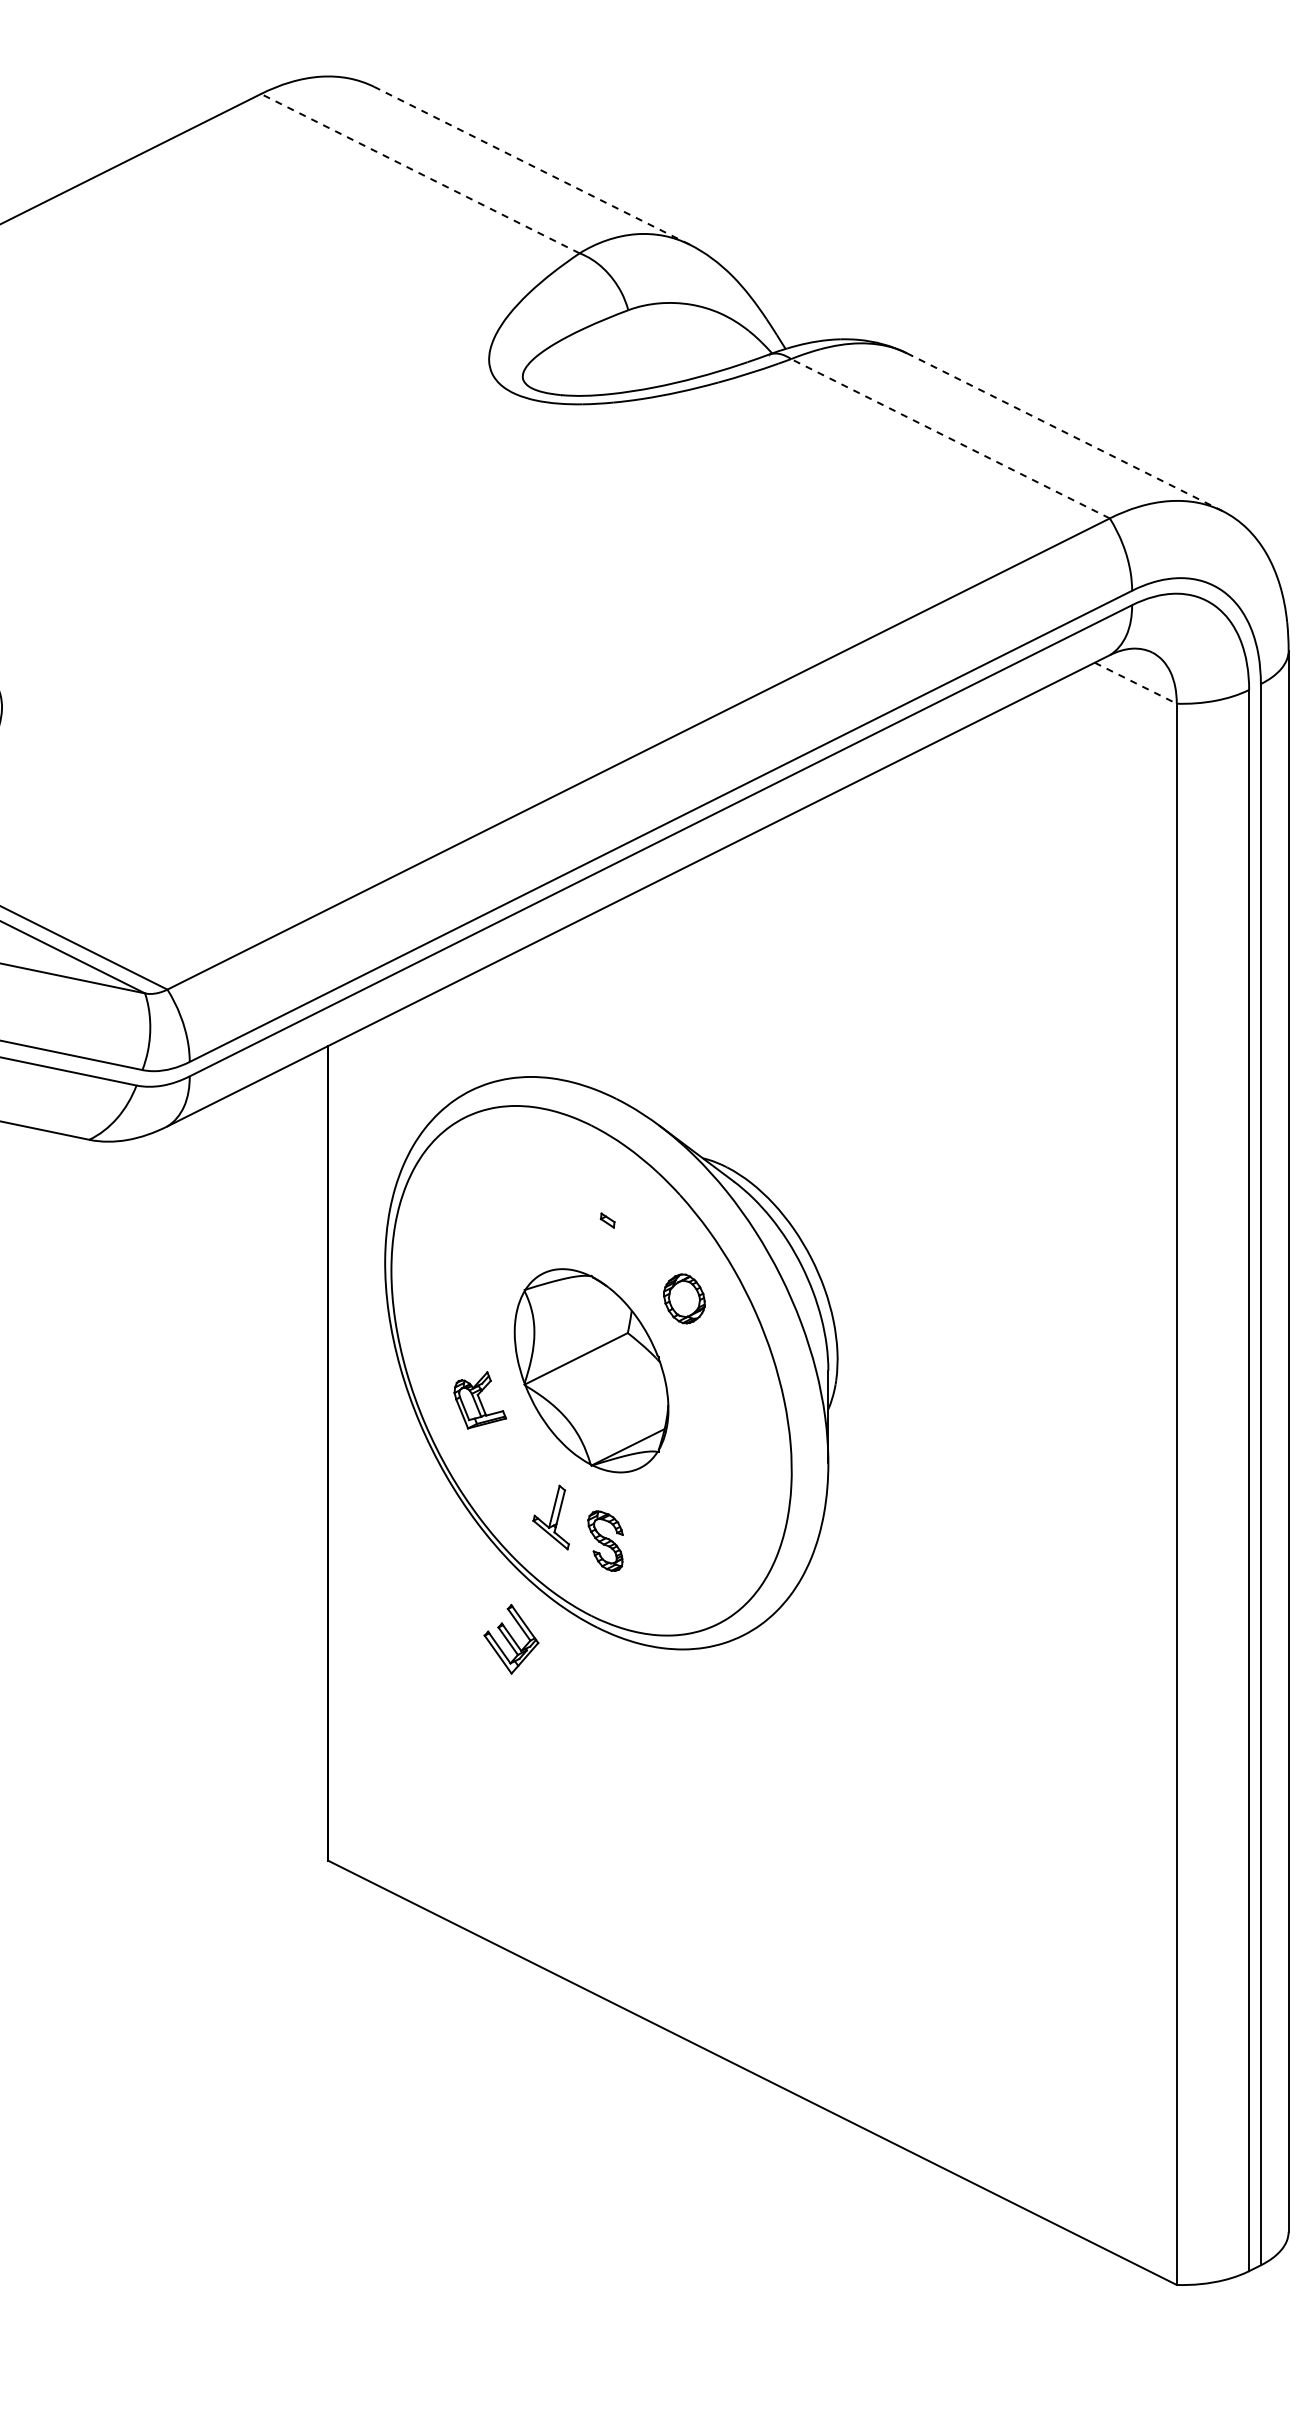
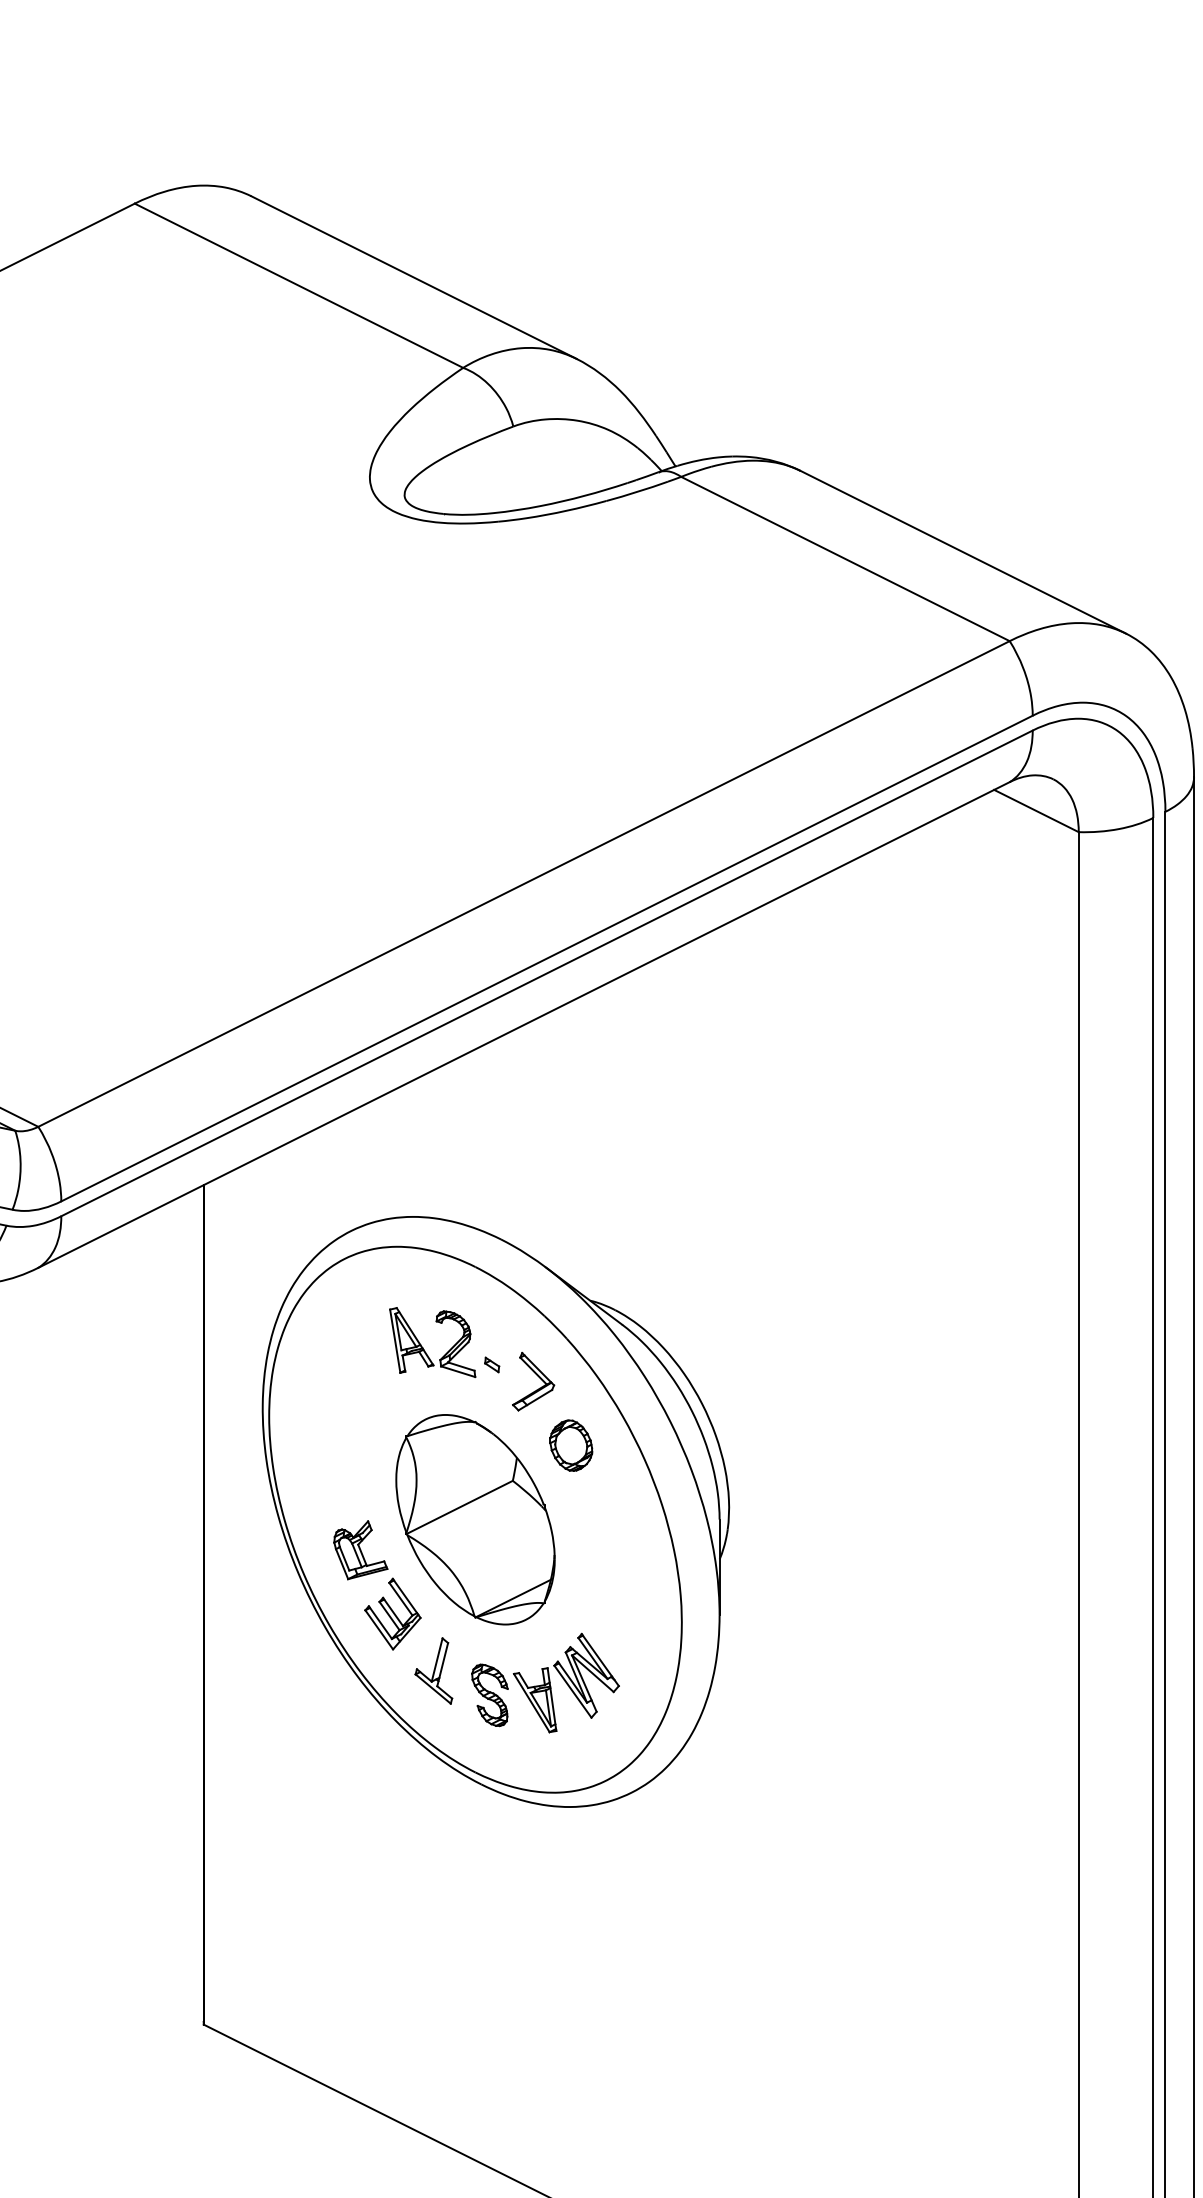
line: (531, 165) -> (413, 277), dashed -> solid
line: (419, 173) -> (298, 285), dashed -> solid
line: (1064, 432) -> (962, 552), dashed -> solid
line: (950, 438) -> (845, 558), dashed -> solid
line: (1135, 683) -> (1036, 811), dashed -> solid
part: (541, 1204) -> (423, 1348), added
part: (651, 1231) -> (537, 1376), added
part: (679, 1528) -> (566, 1682), added
part: (511, 1639) -> (392, 1614), moved

